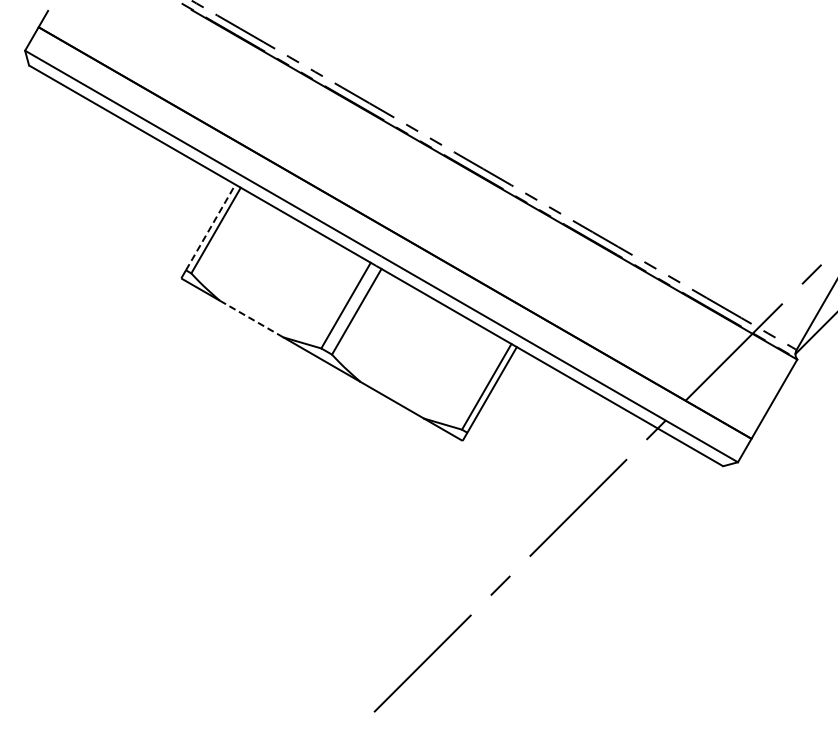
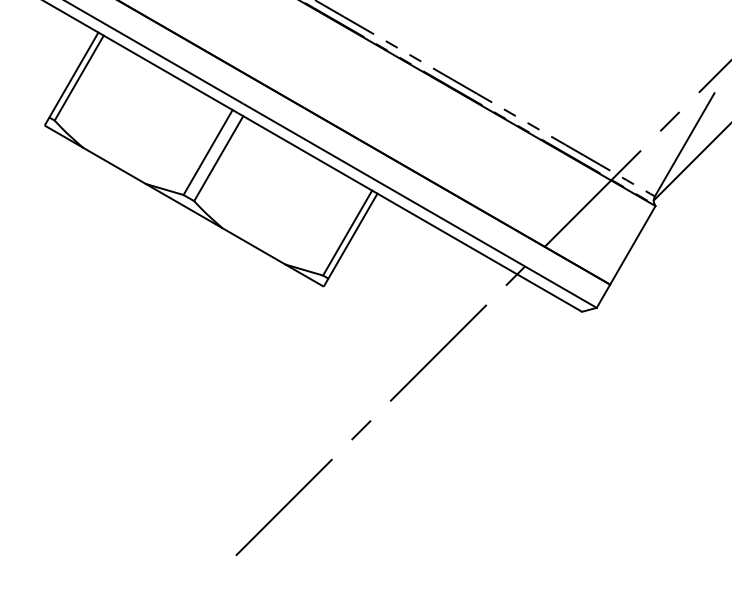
line: (210, 227) -> (73, 75), dashed -> solid
line: (251, 319) -> (114, 166), dashed -> solid

